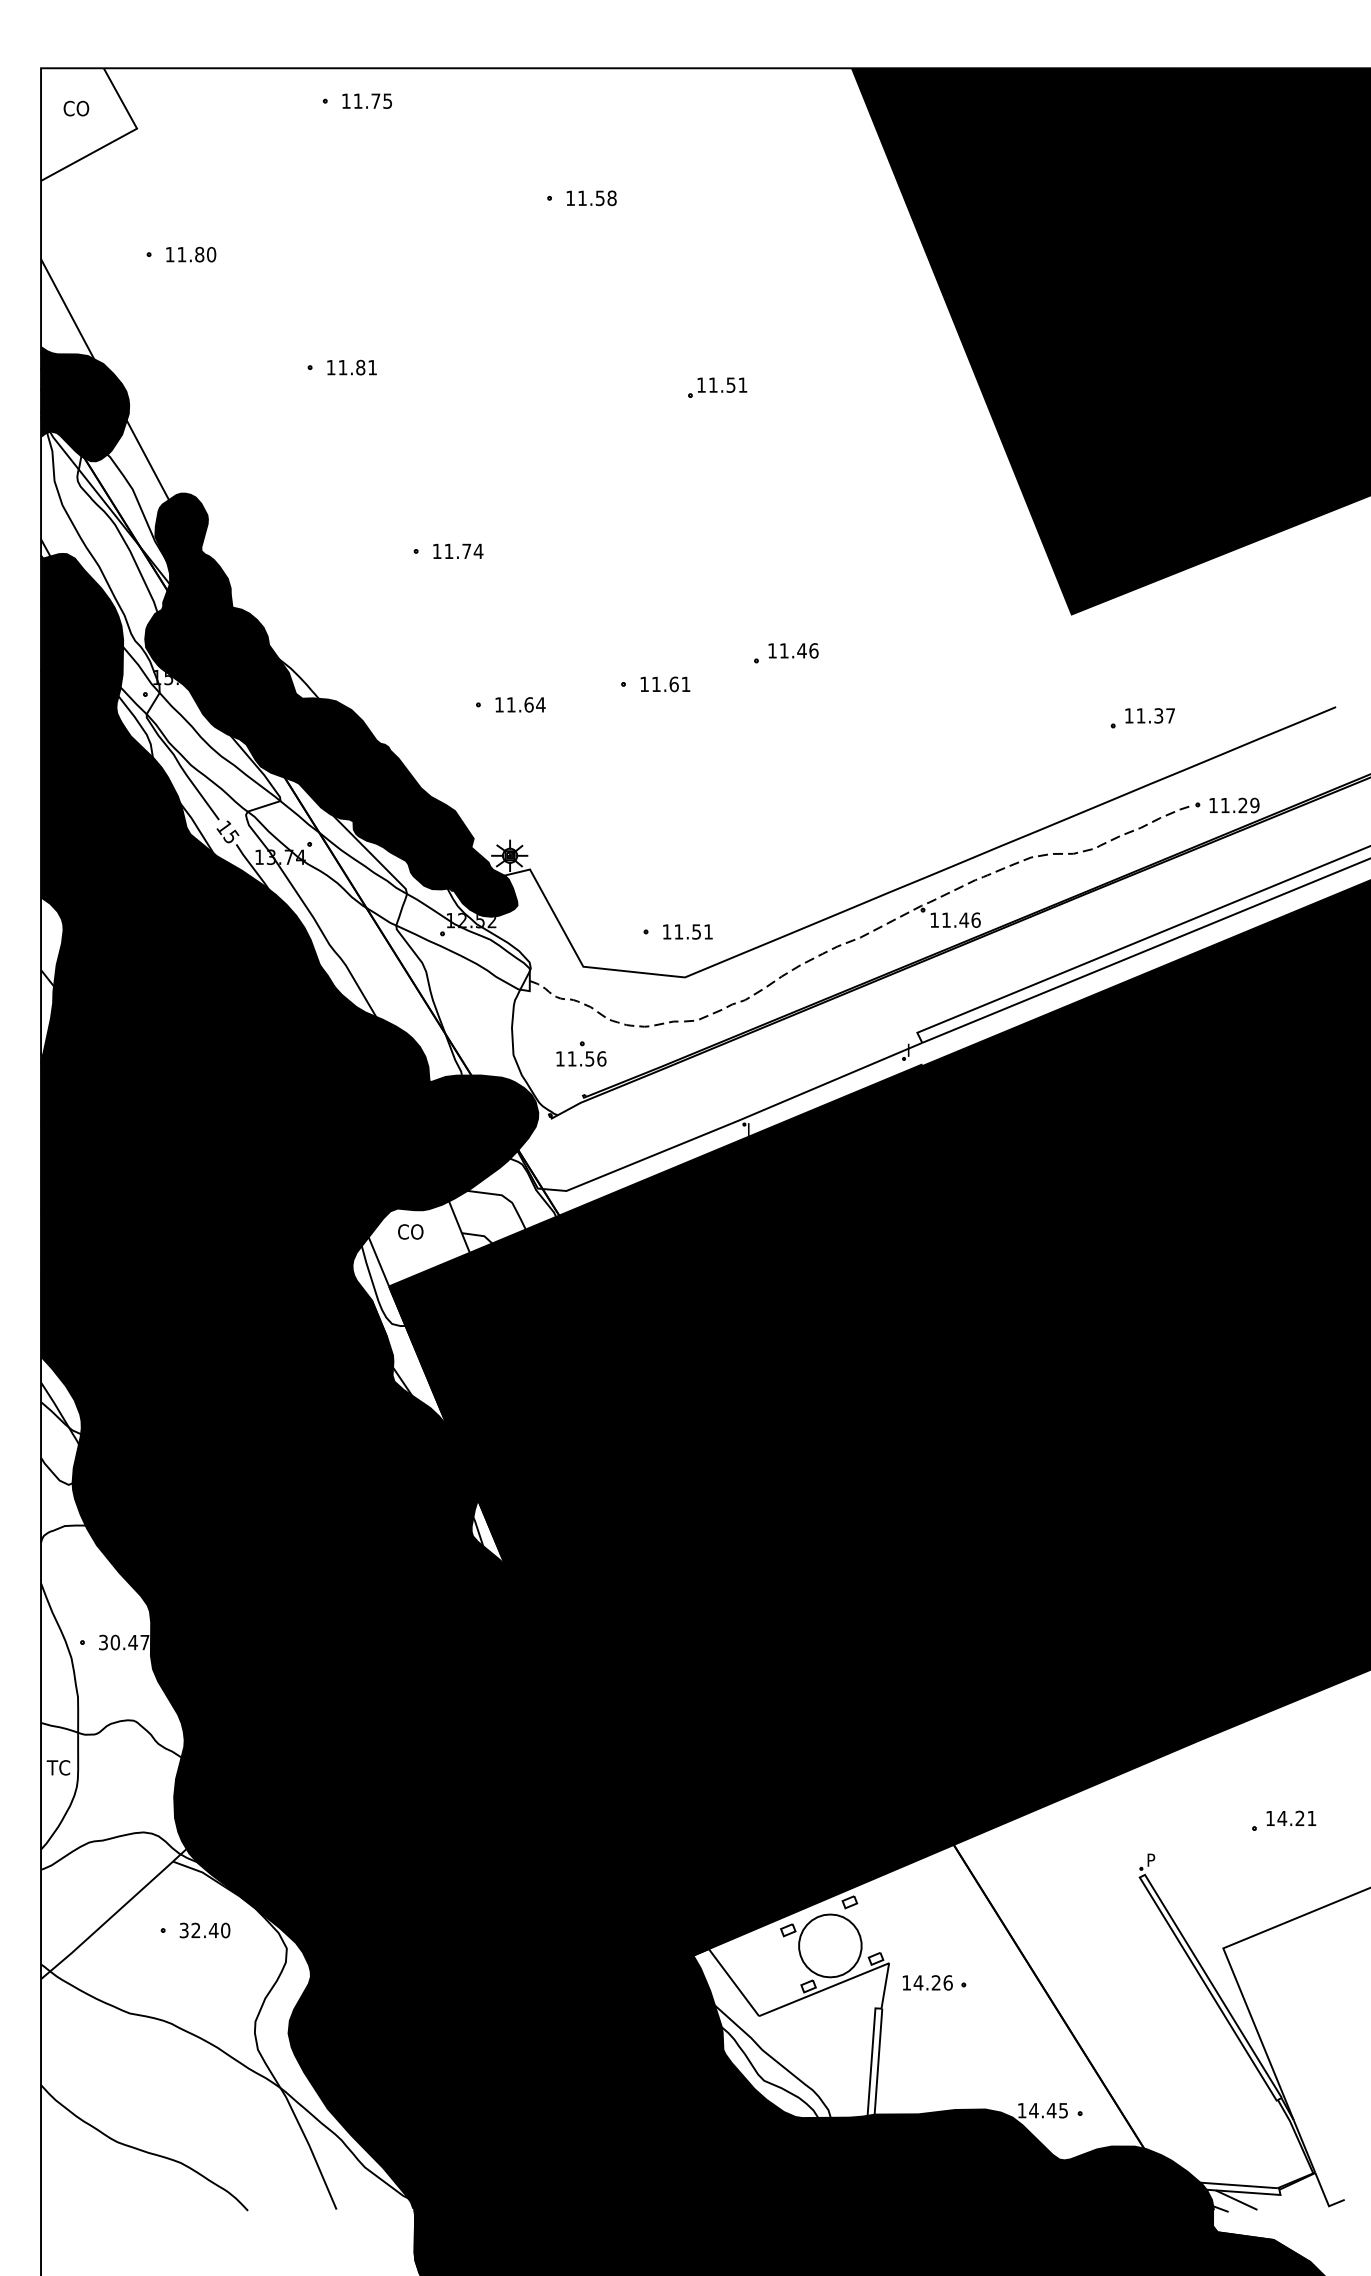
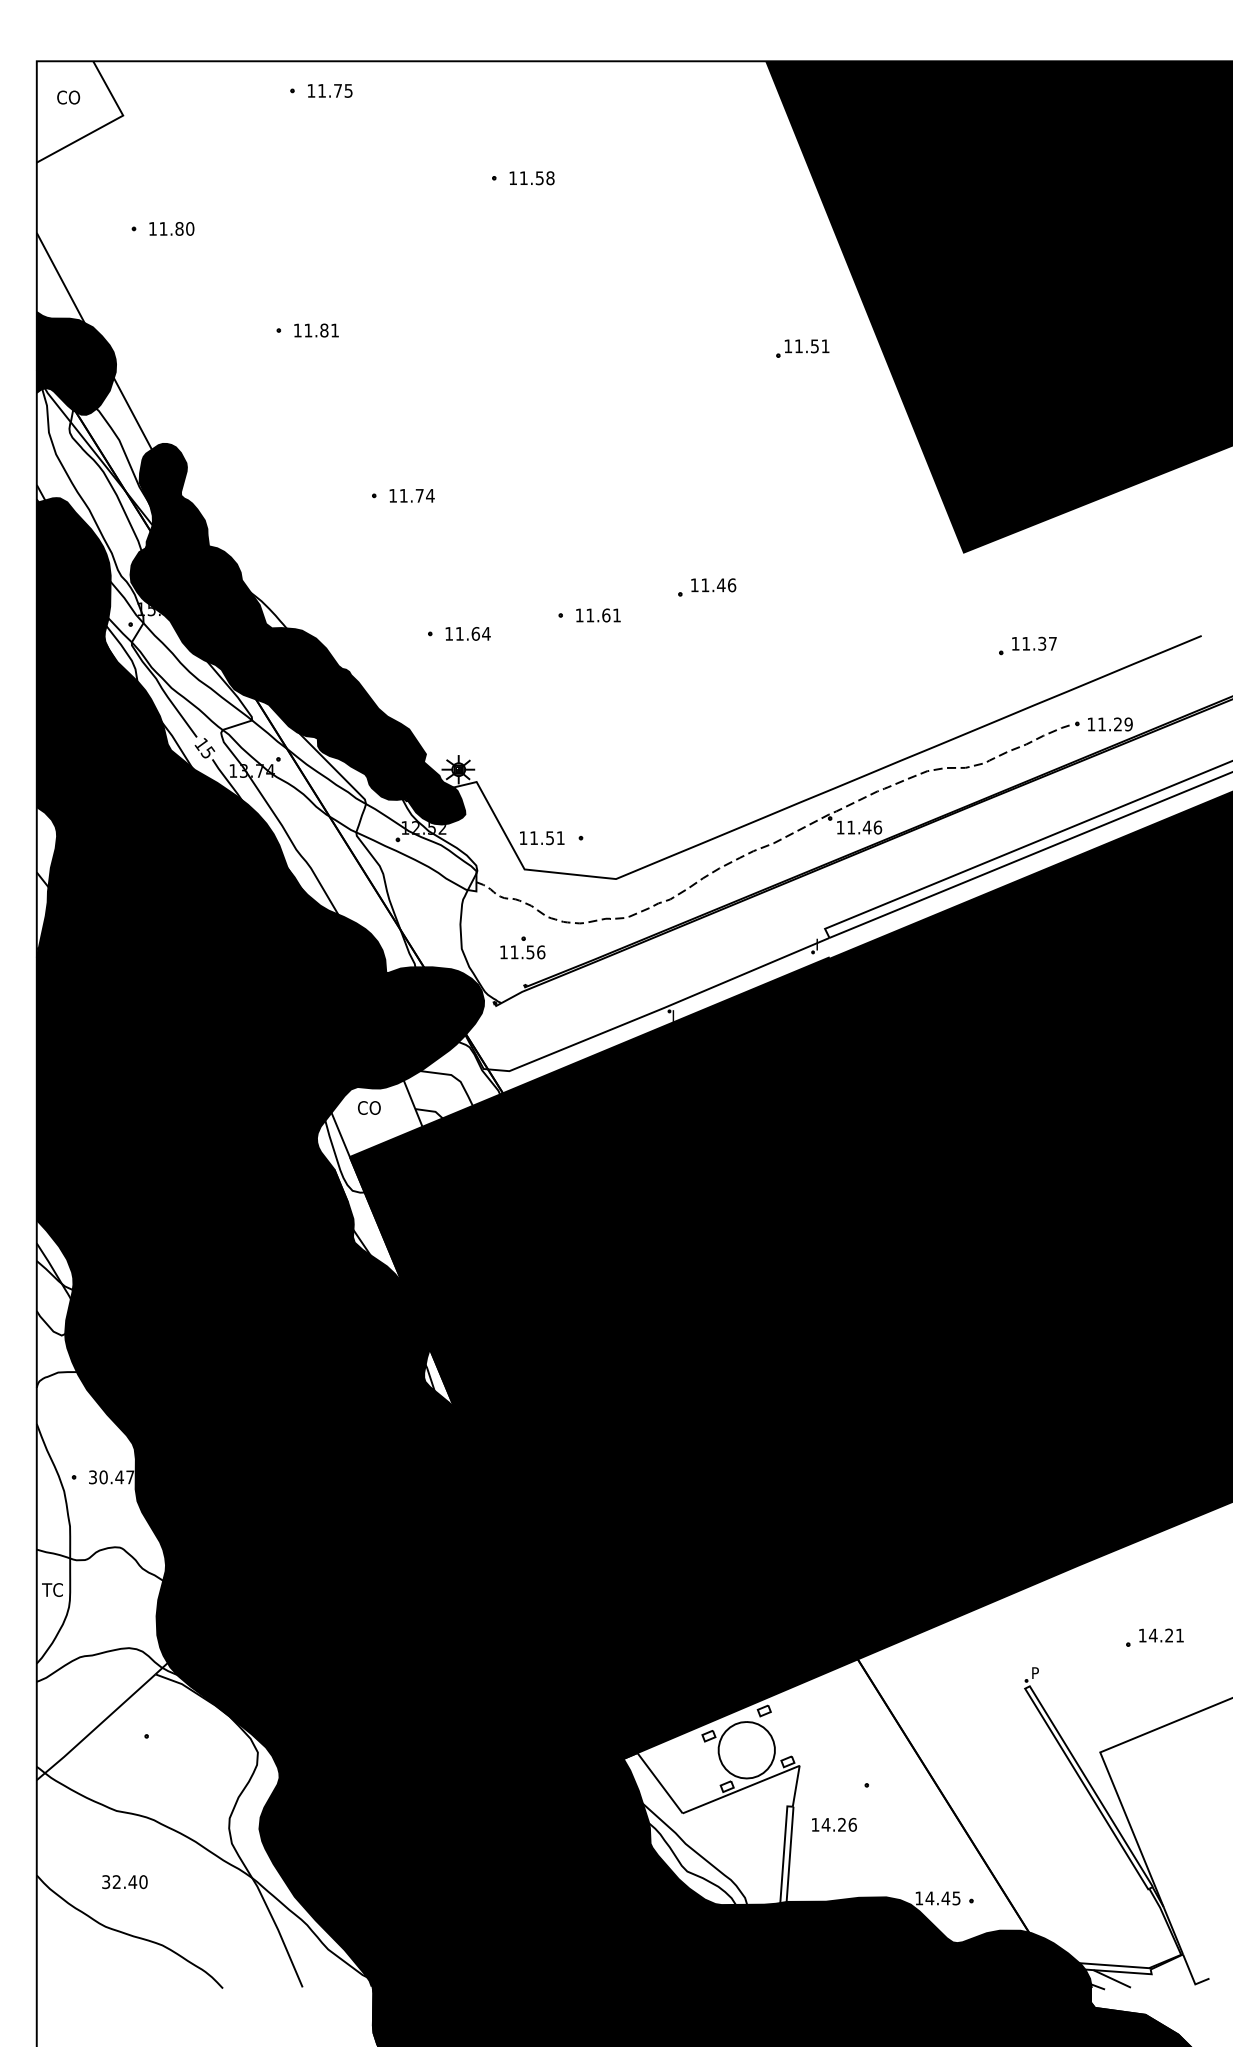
part: (717, 387) -> (802, 348), moved
text: (687, 931) -> (541, 837), moved
text: (204, 1930) -> (124, 1882), moved
text: (927, 1982) -> (834, 1824), moved

